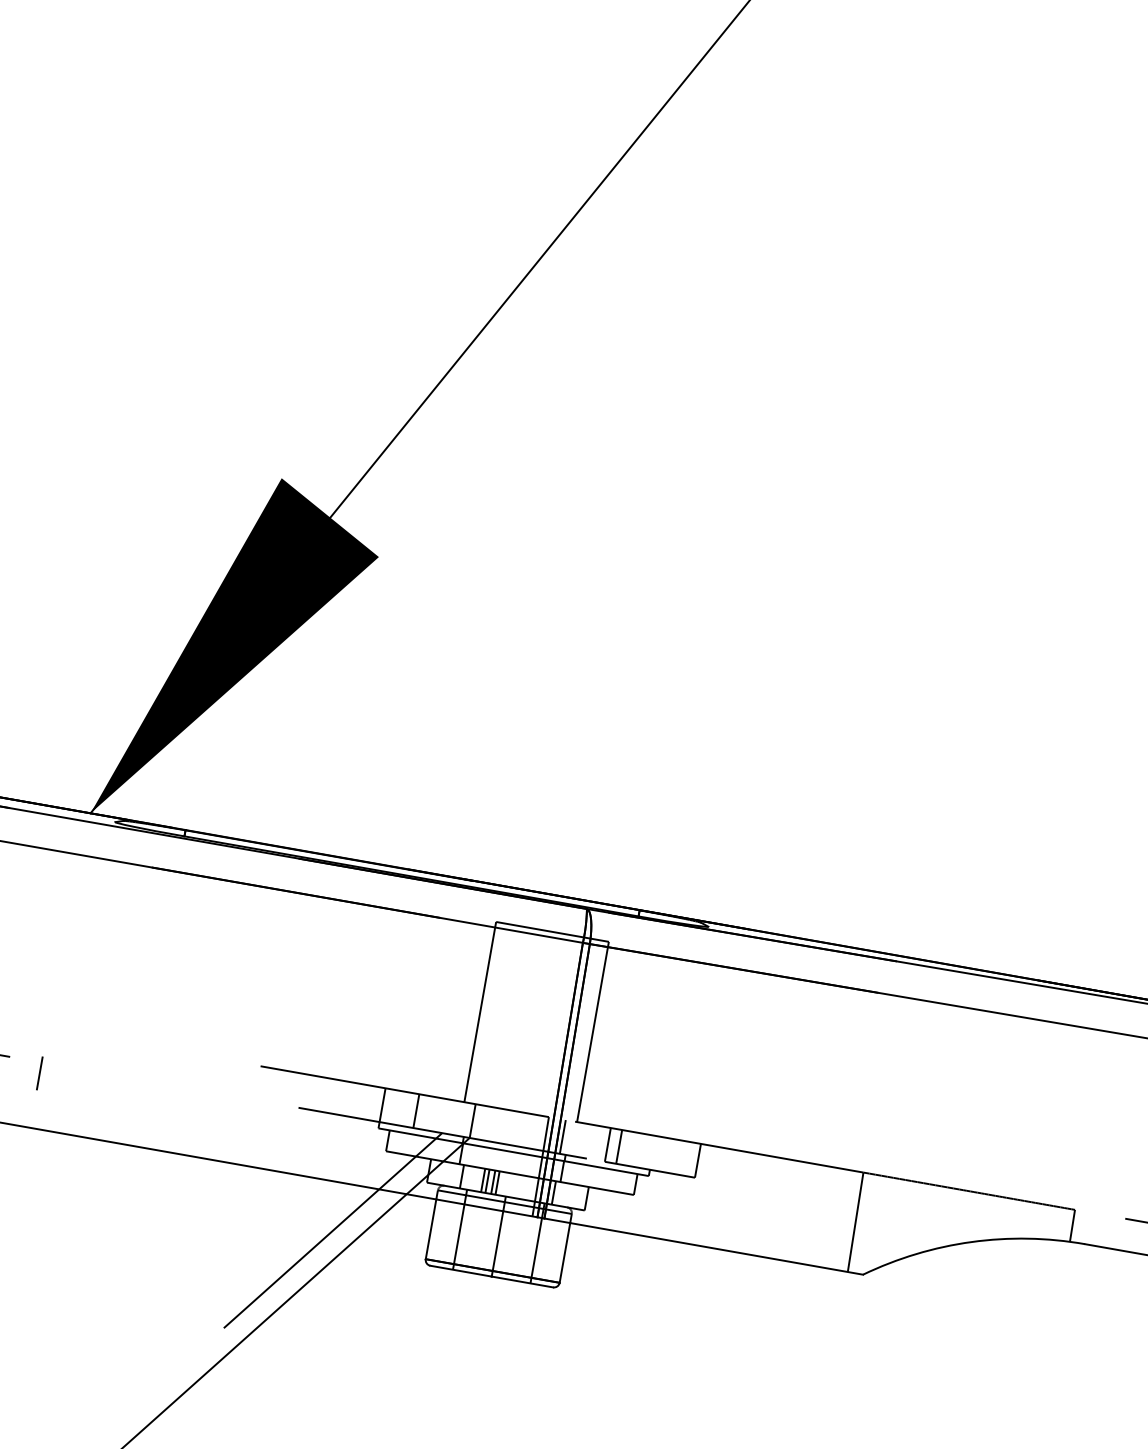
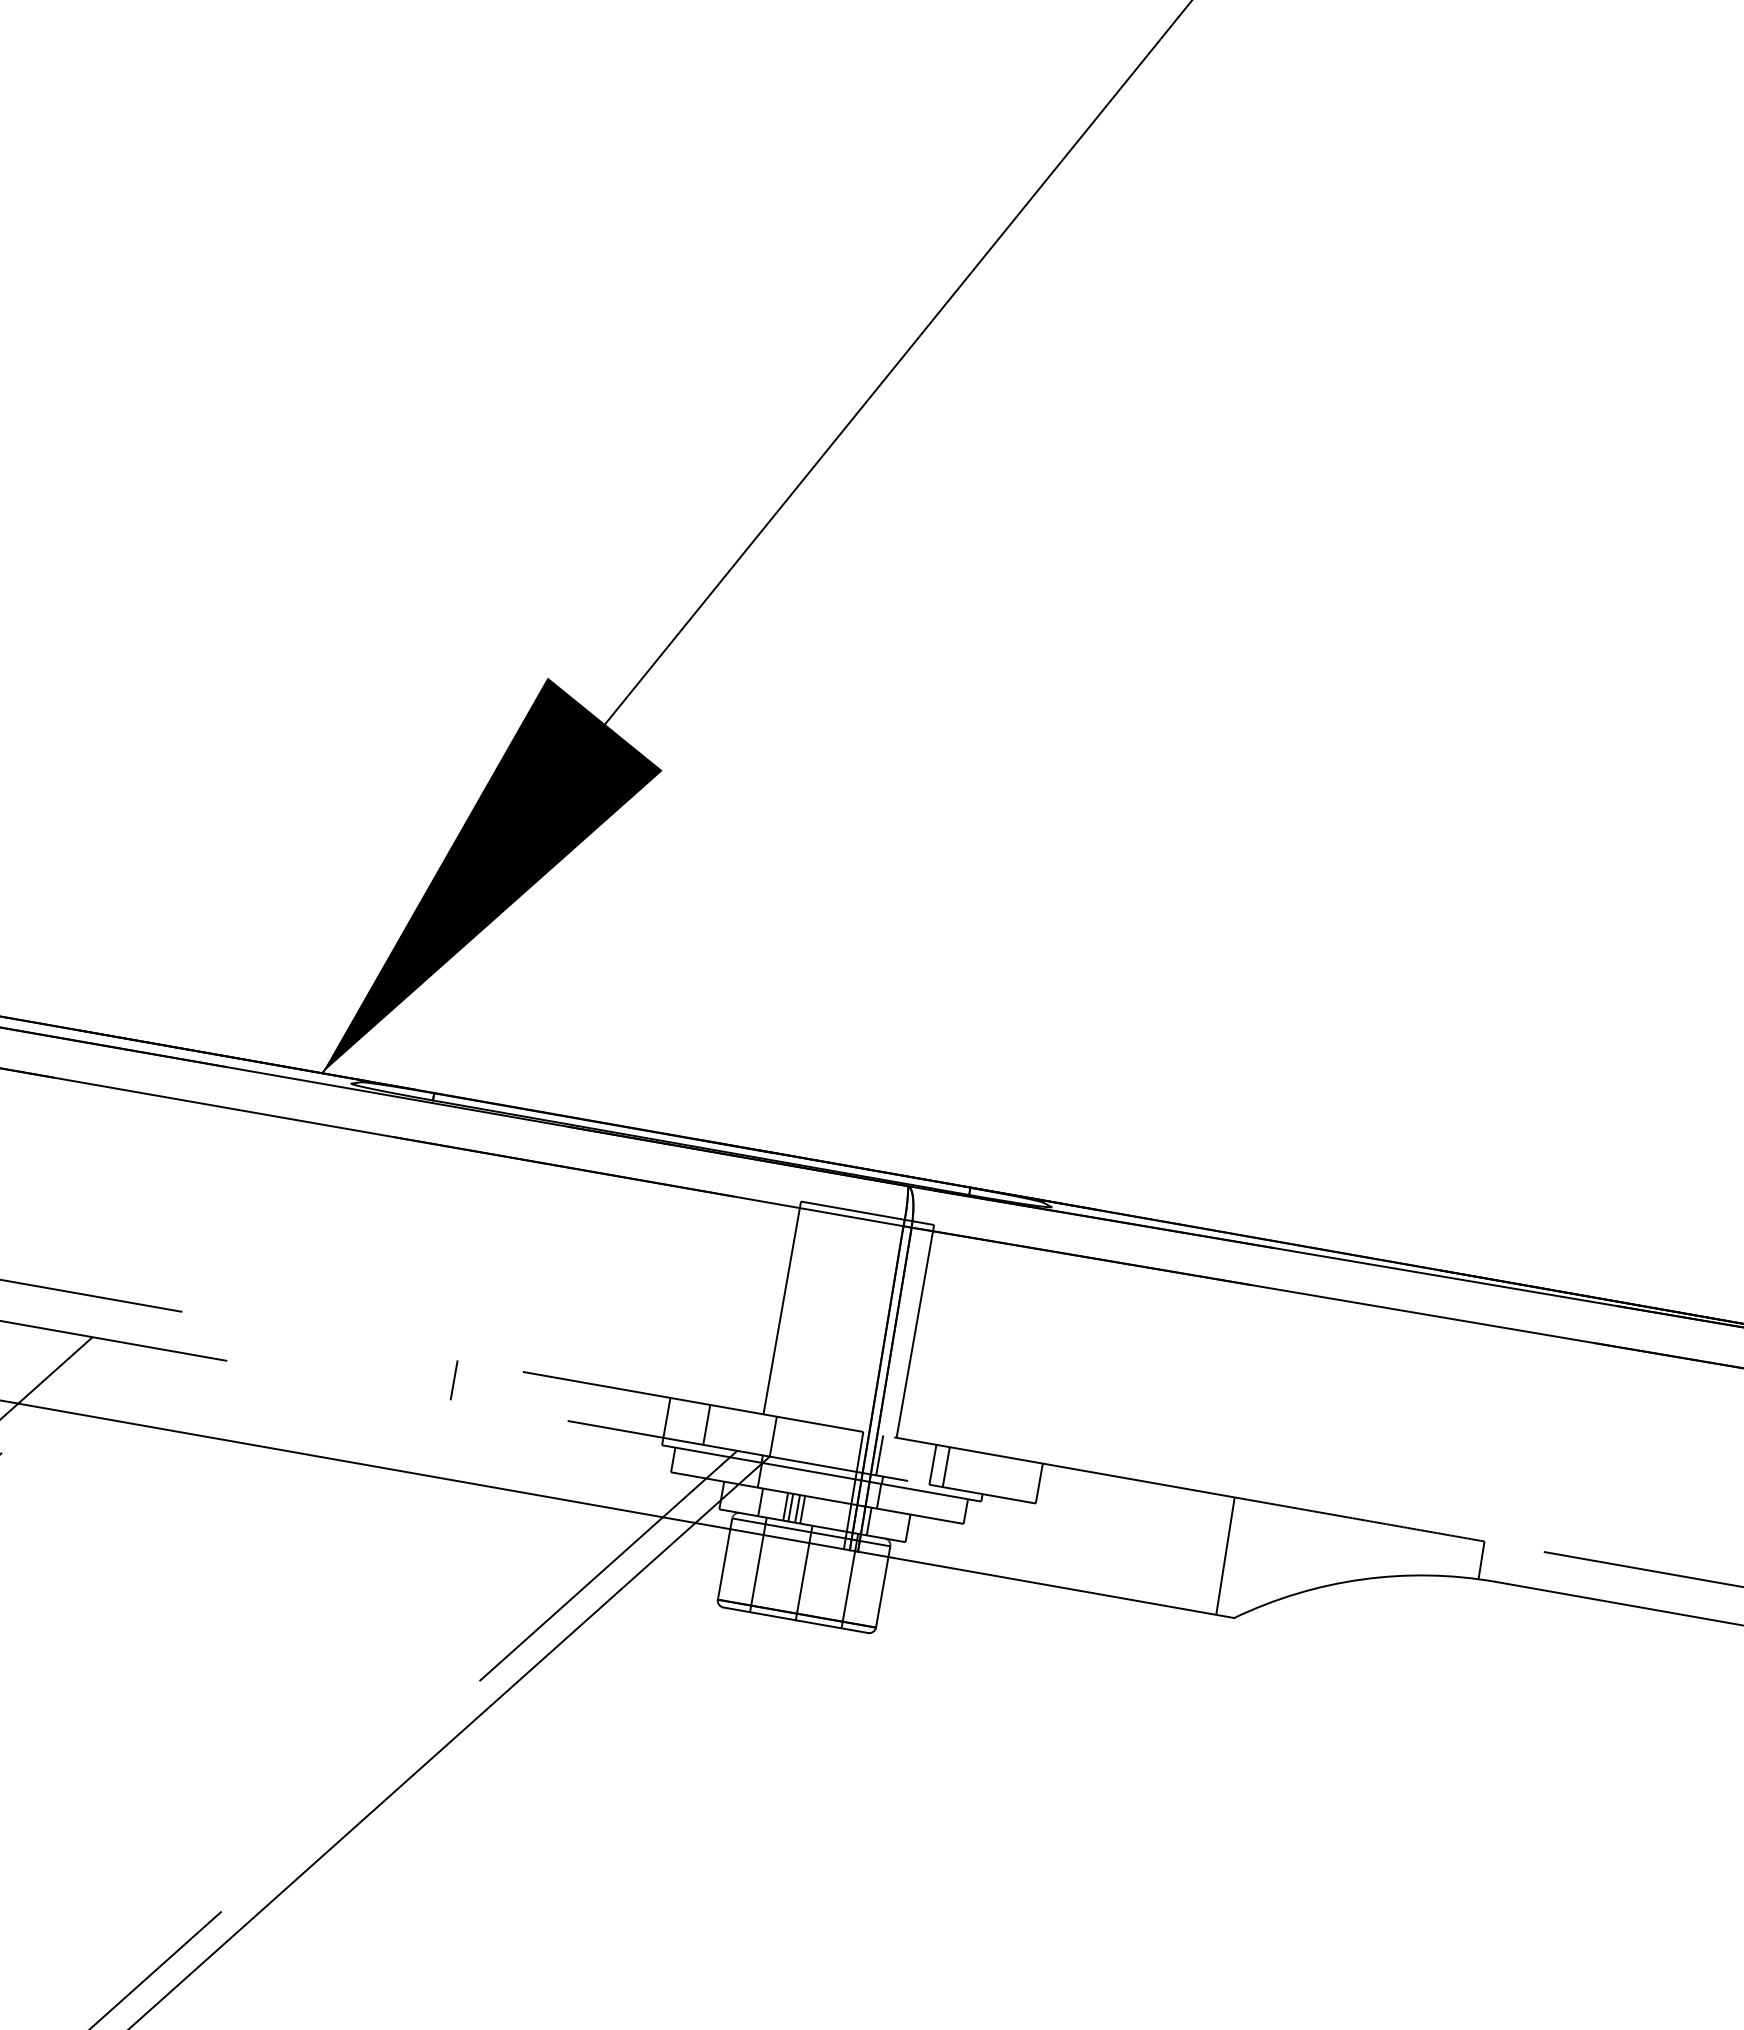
line: (39, 1073) -> (453, 1380), moved

